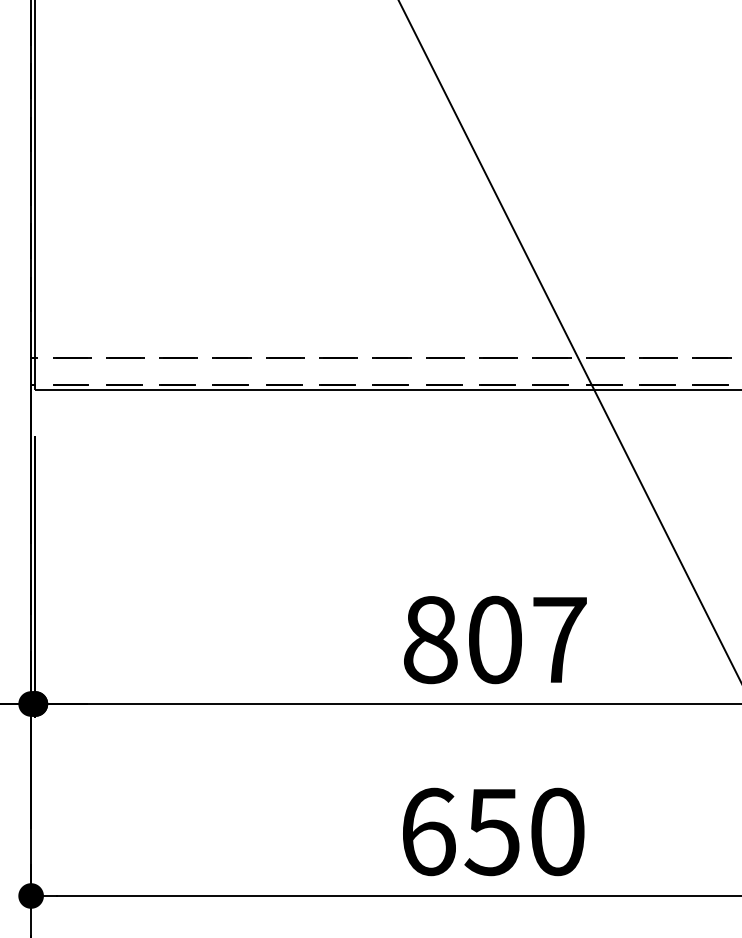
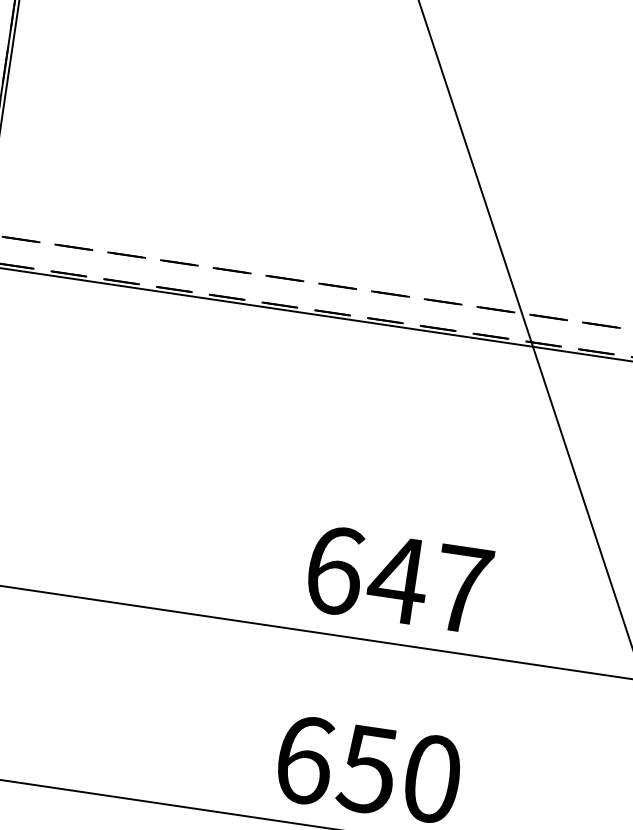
text: (464, 639) -> (368, 574), 807 -> 647

